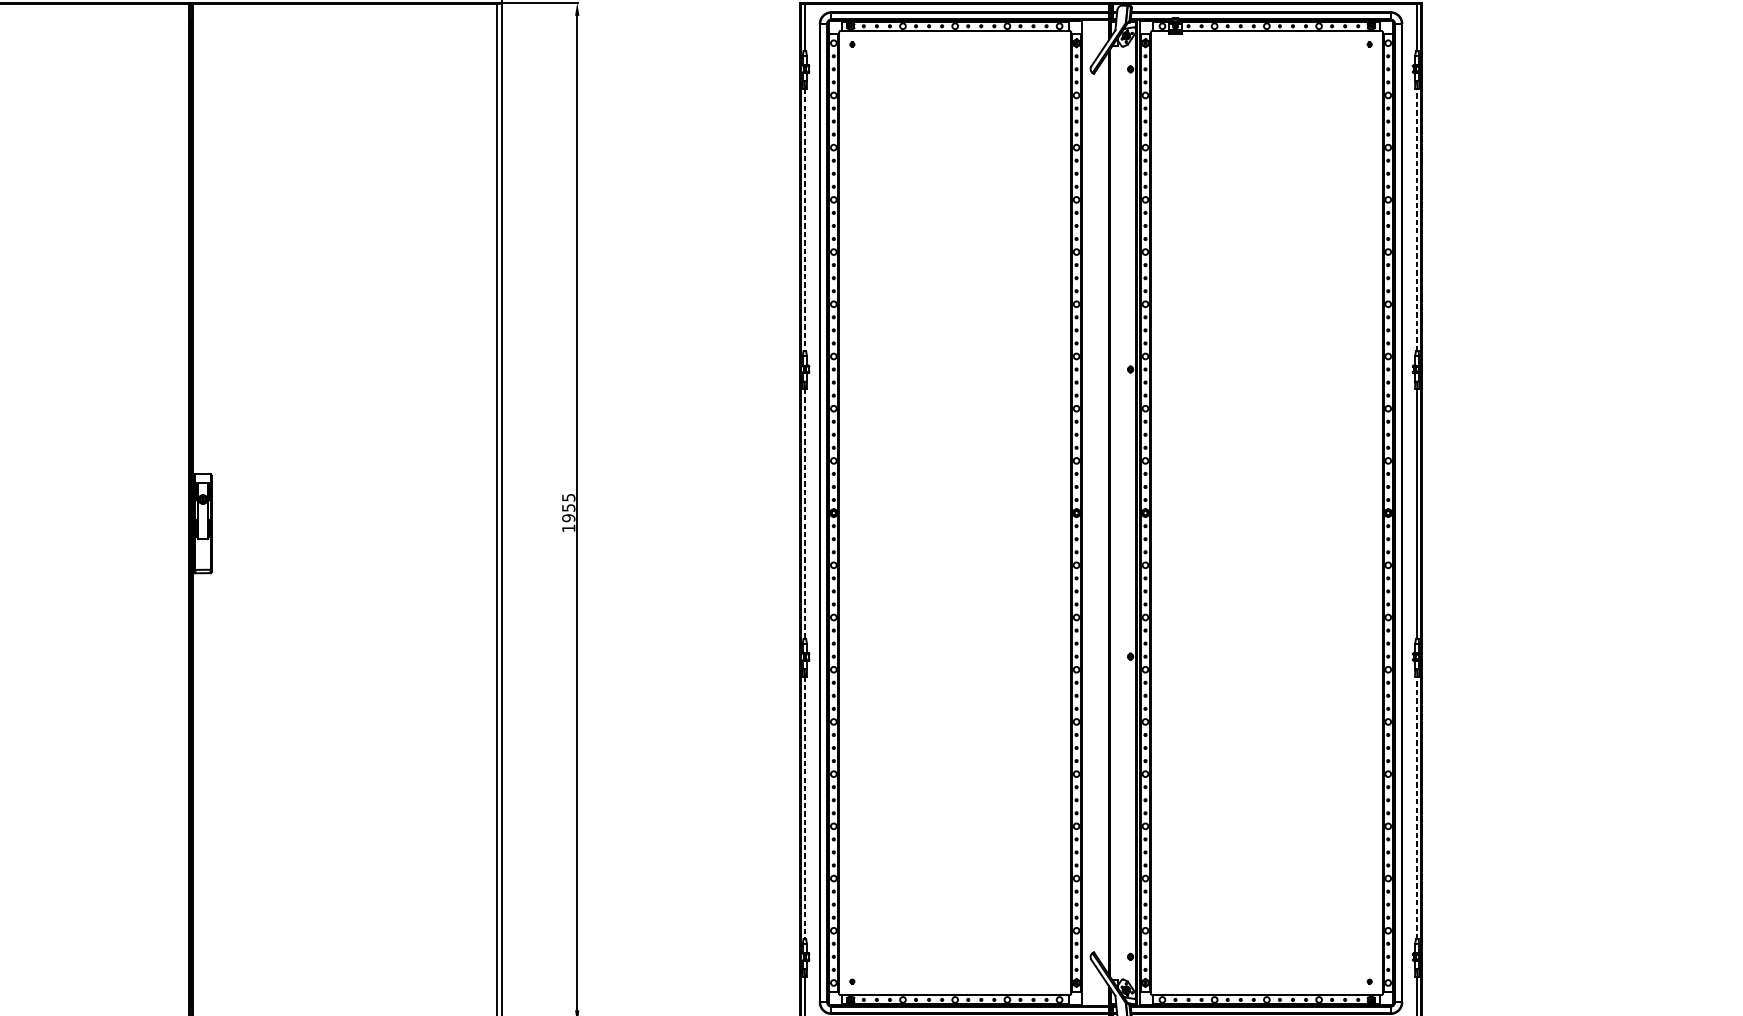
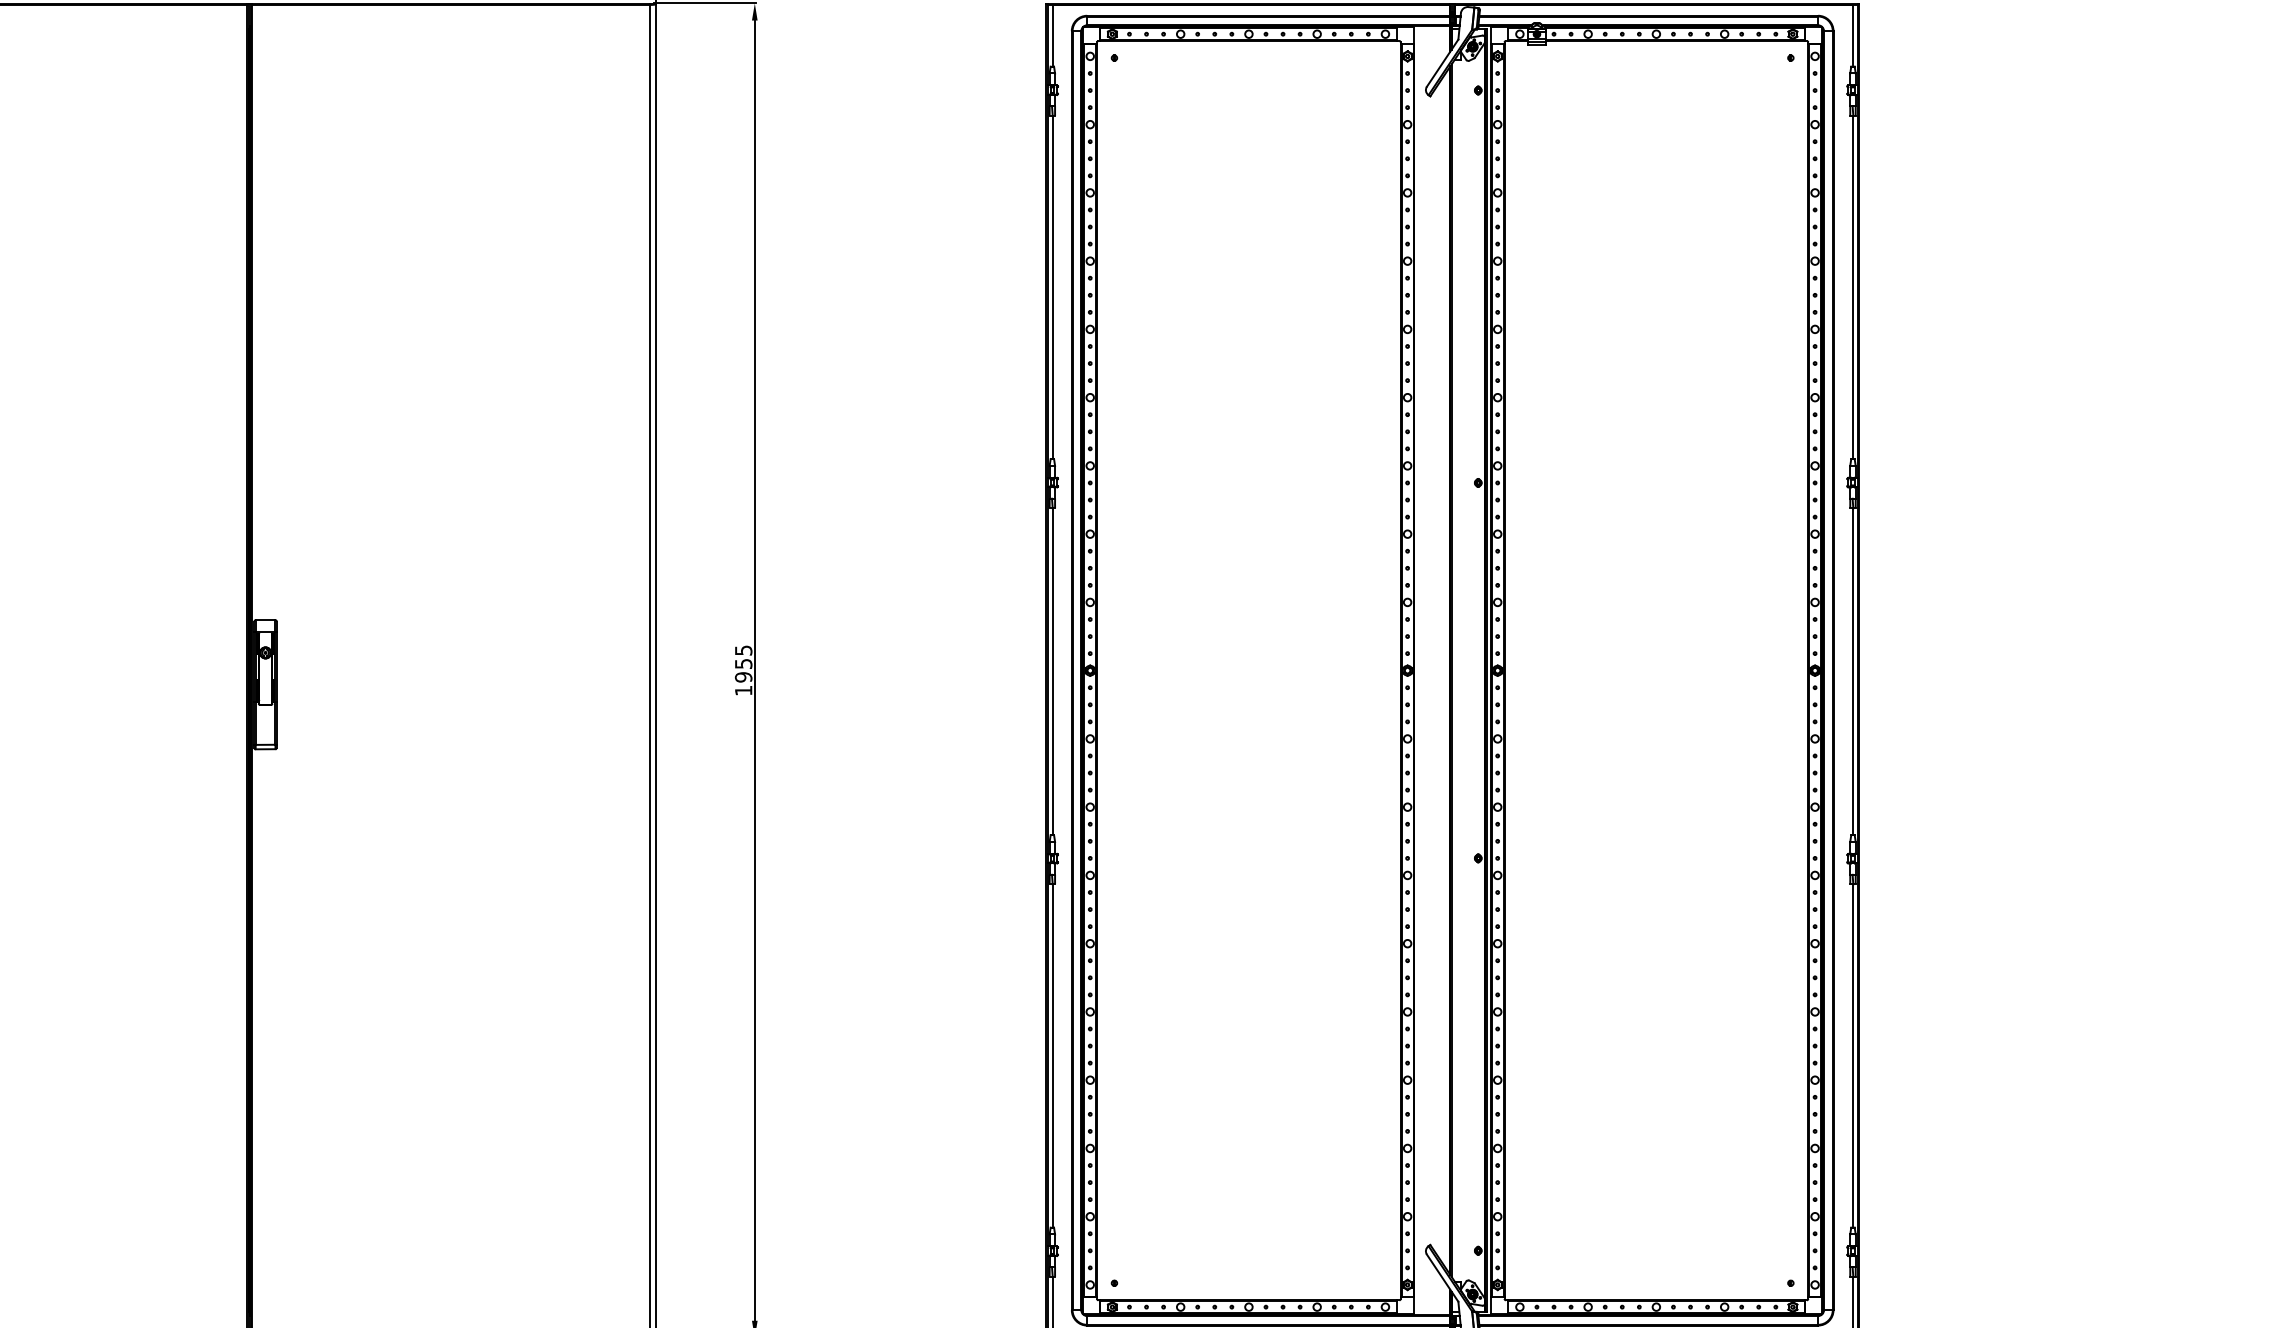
line: (804, 220) -> (1052, 287), dashed -> solid
line: (1416, 220) -> (1852, 287), dashed -> solid
line: (804, 514) -> (1052, 672), dashed -> solid
line: (804, 807) -> (1052, 1055), dashed -> solid
line: (1416, 807) -> (1852, 1055), dashed -> solid

